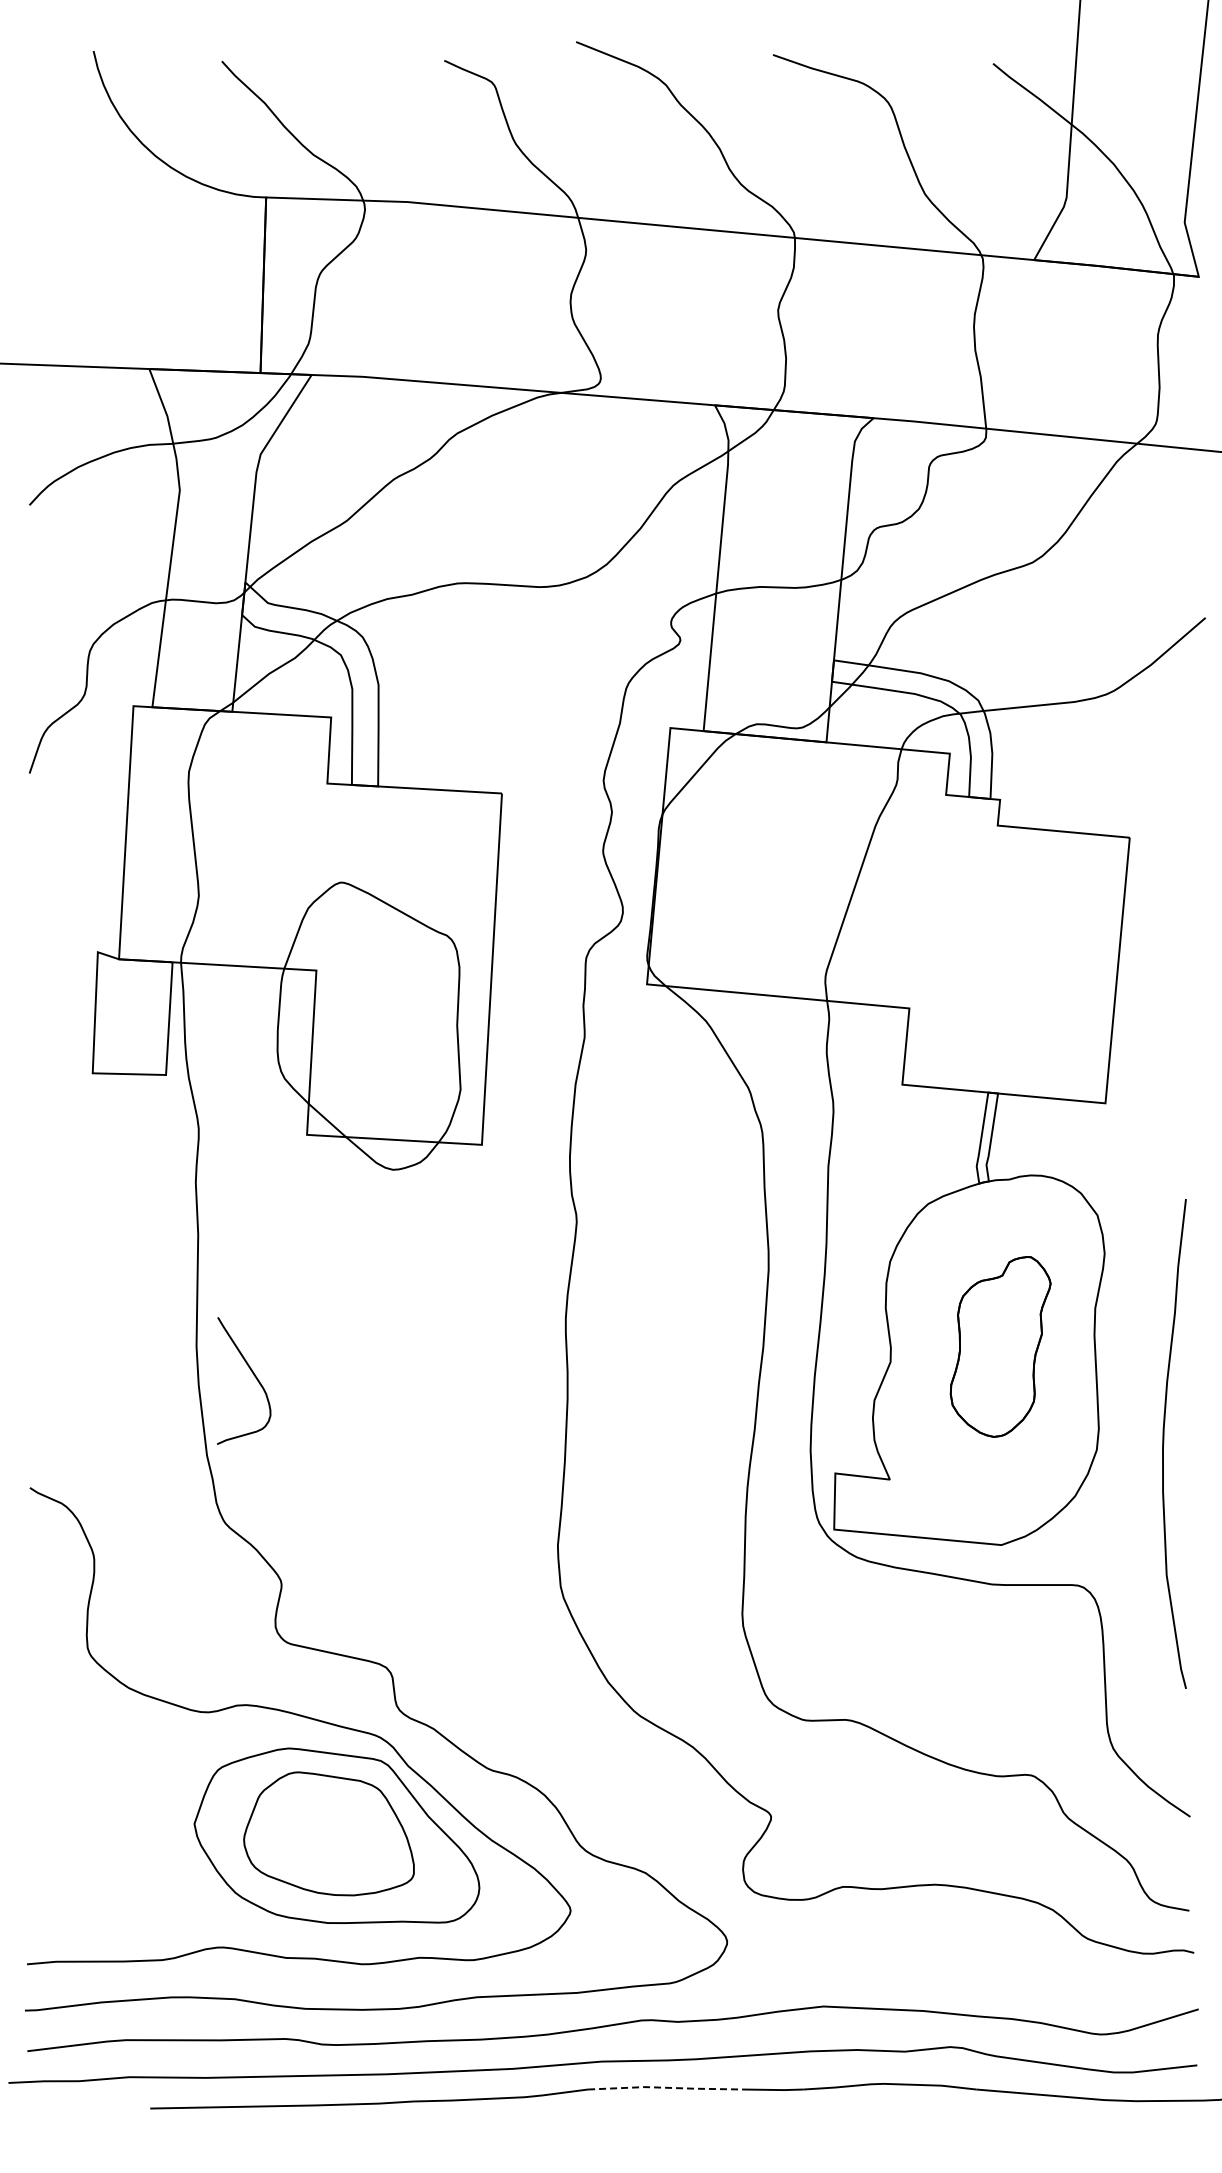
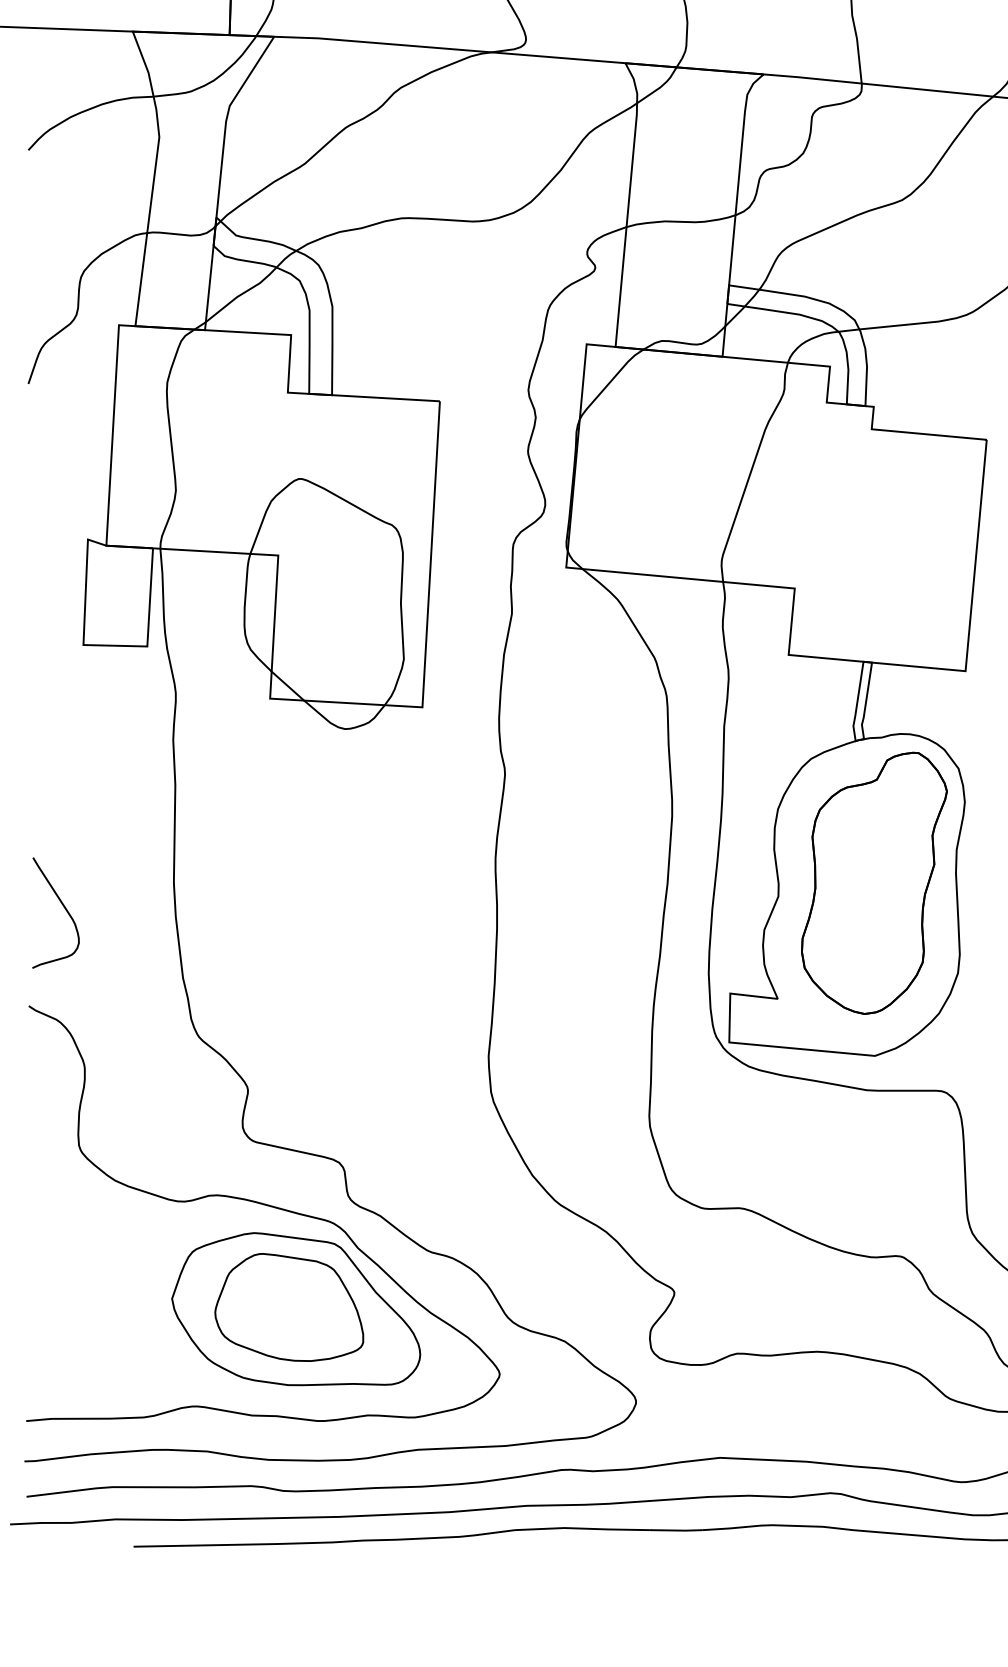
part: (1000, 1346) -> (874, 882), size x1.67
curve: (253, 1375) -> (64, 908), moved
line: (665, 2087) -> (582, 1528), dashed -> solid

